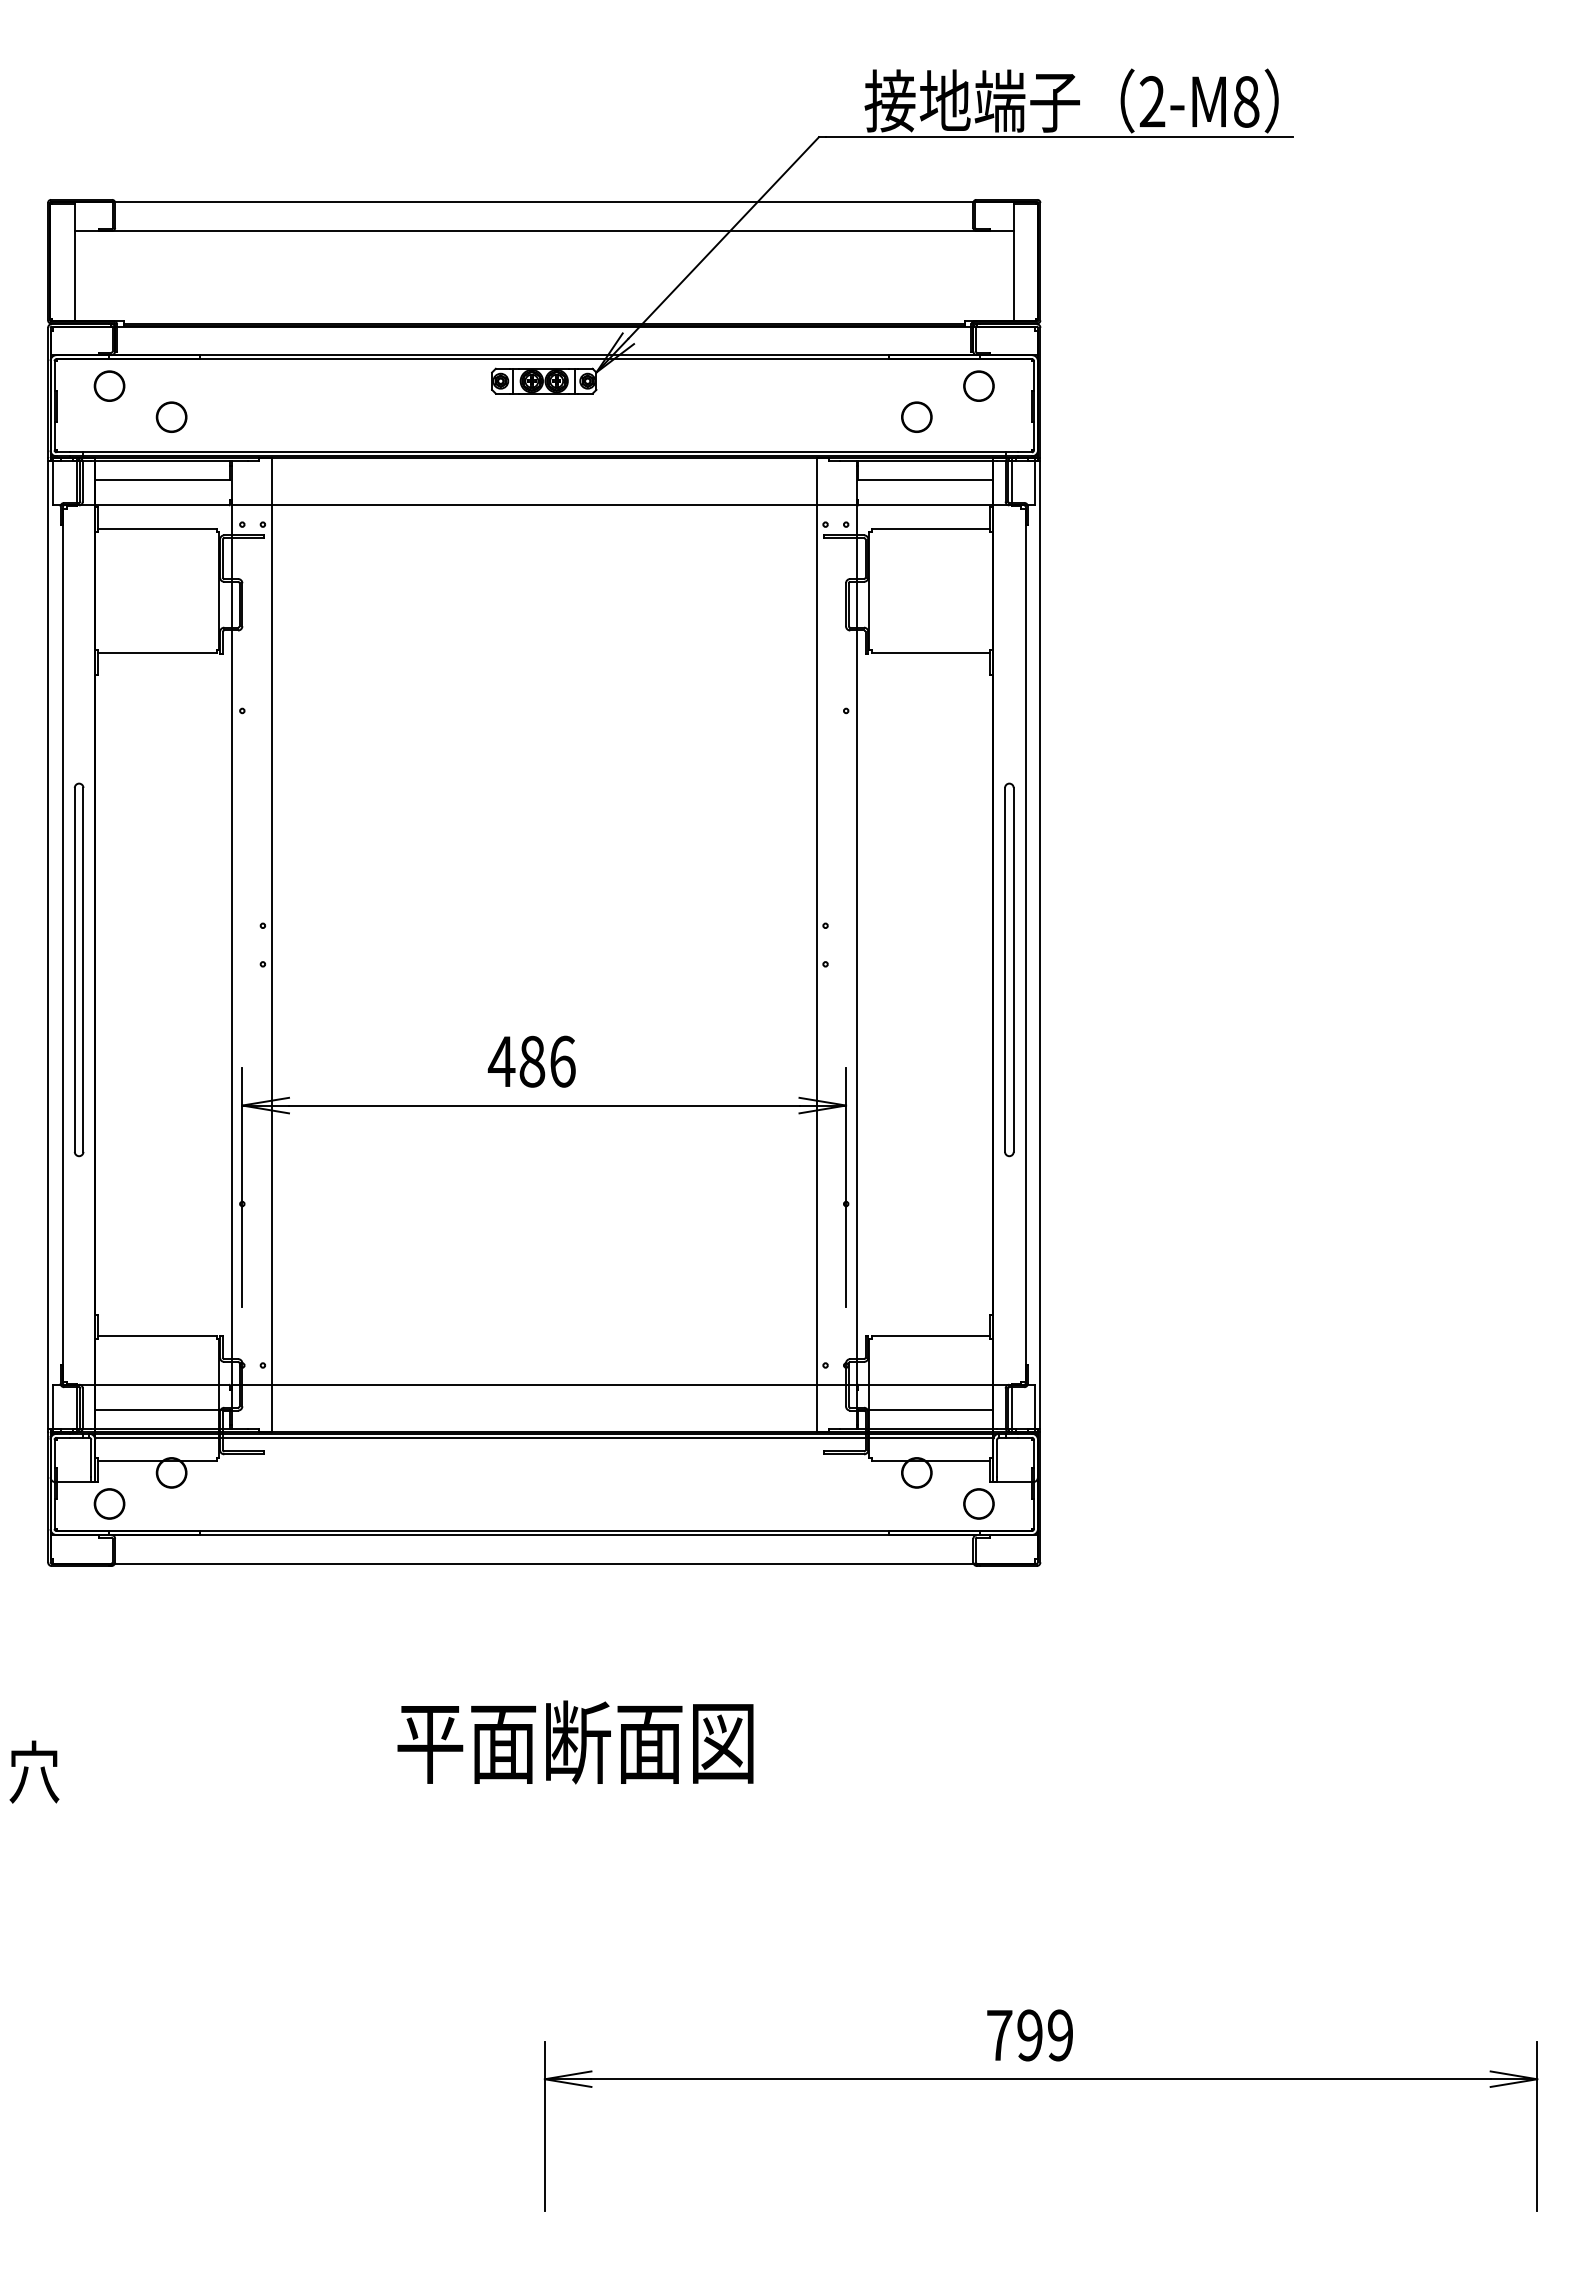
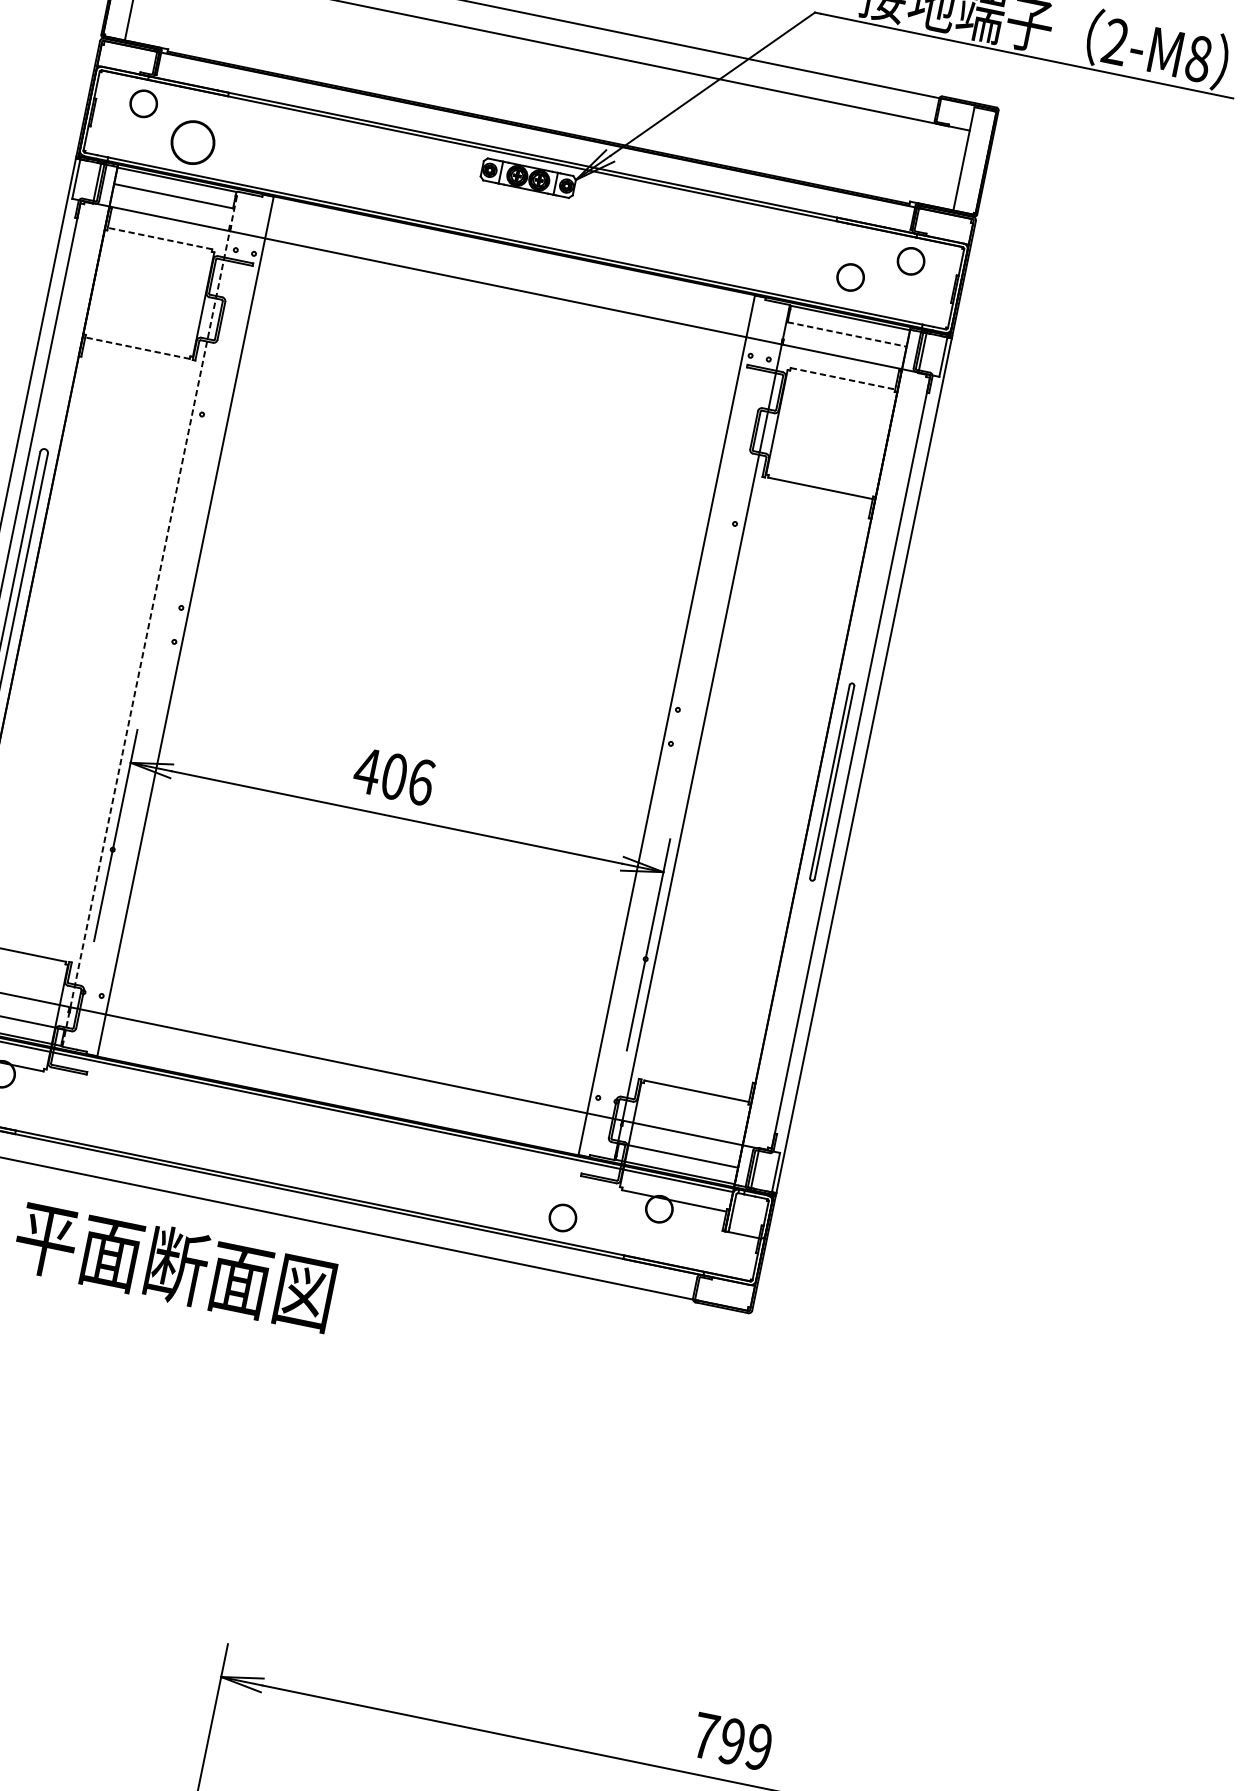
part: (171, 416) -> (192, 141), size x1.6
line: (926, 479) -> (847, 334), solid -> dashed
line: (156, 529) -> (159, 238), solid -> dashed
line: (931, 529) -> (843, 379), solid -> dashed
line: (156, 653) -> (136, 348), solid -> dashed
line: (231, 944) -> (150, 618), solid -> dashed
part: (1009, 969) -> (832, 781), size x0.6
text: (532, 1061) -> (394, 776), 486 -> 406
circle: (978, 1503) -> (562, 1217), moved
text: (575, 1742) -> (174, 1265), moved
text: (1029, 2035) -> (731, 1741), moved

